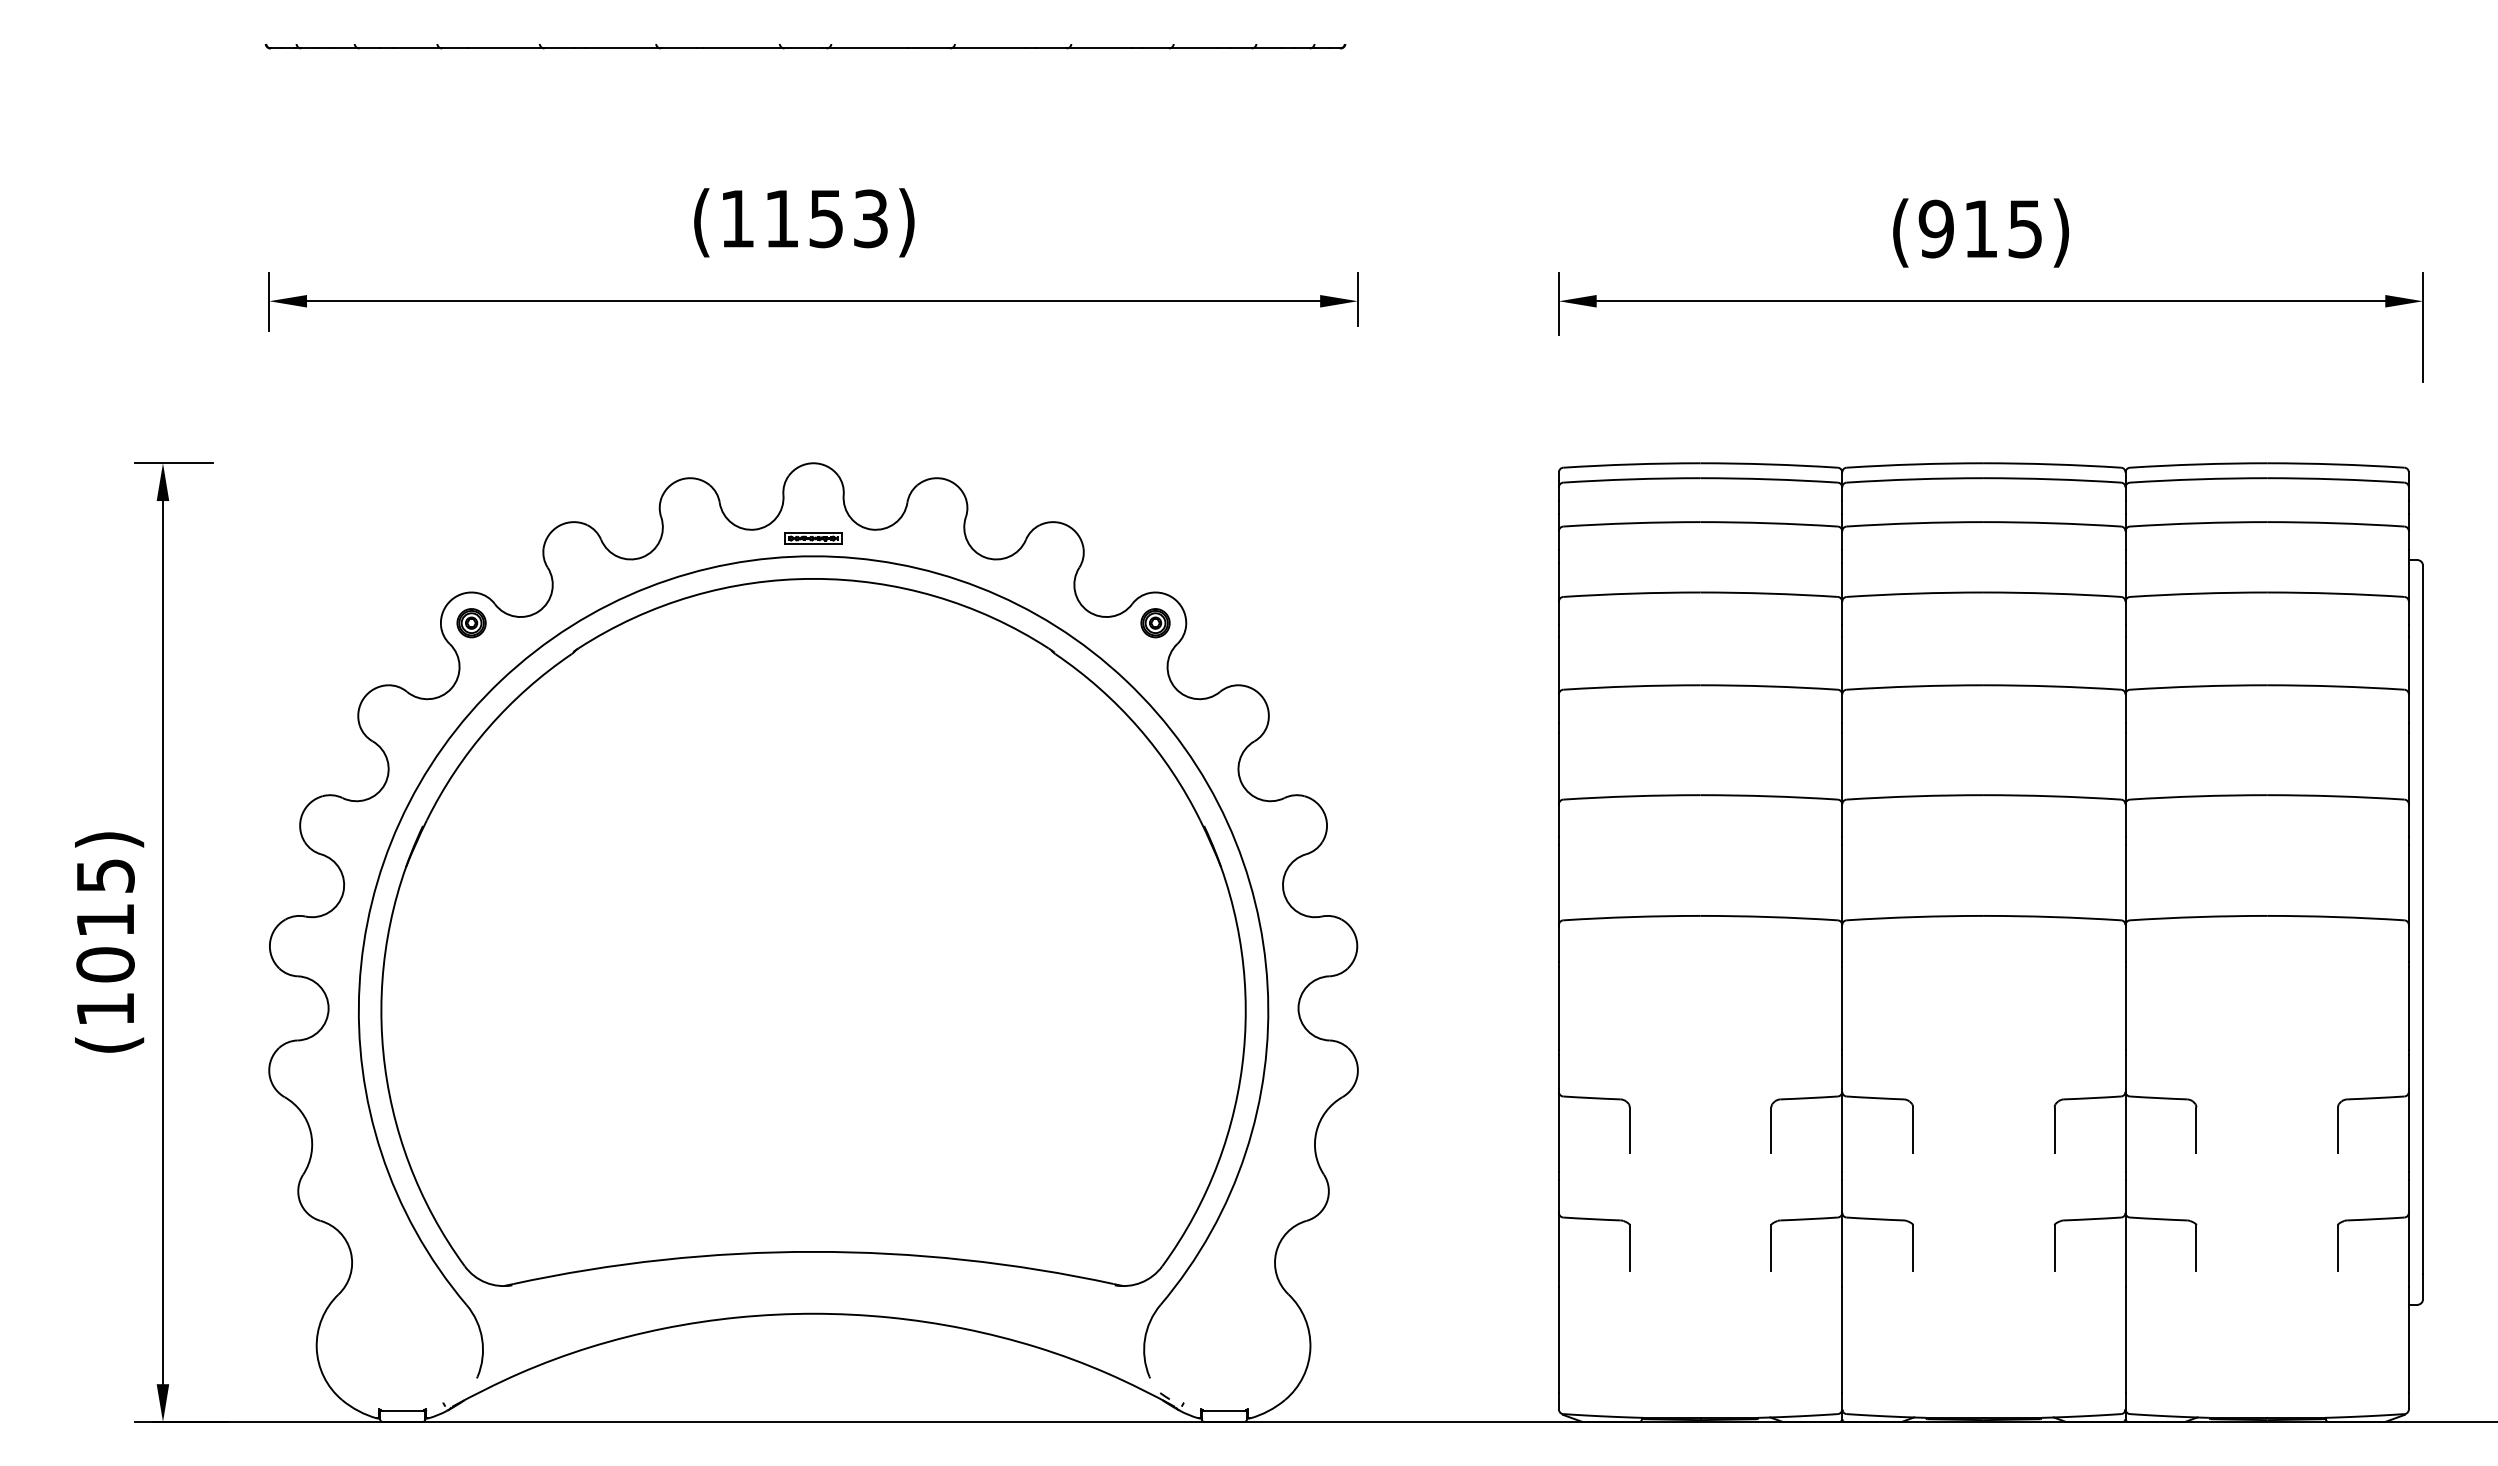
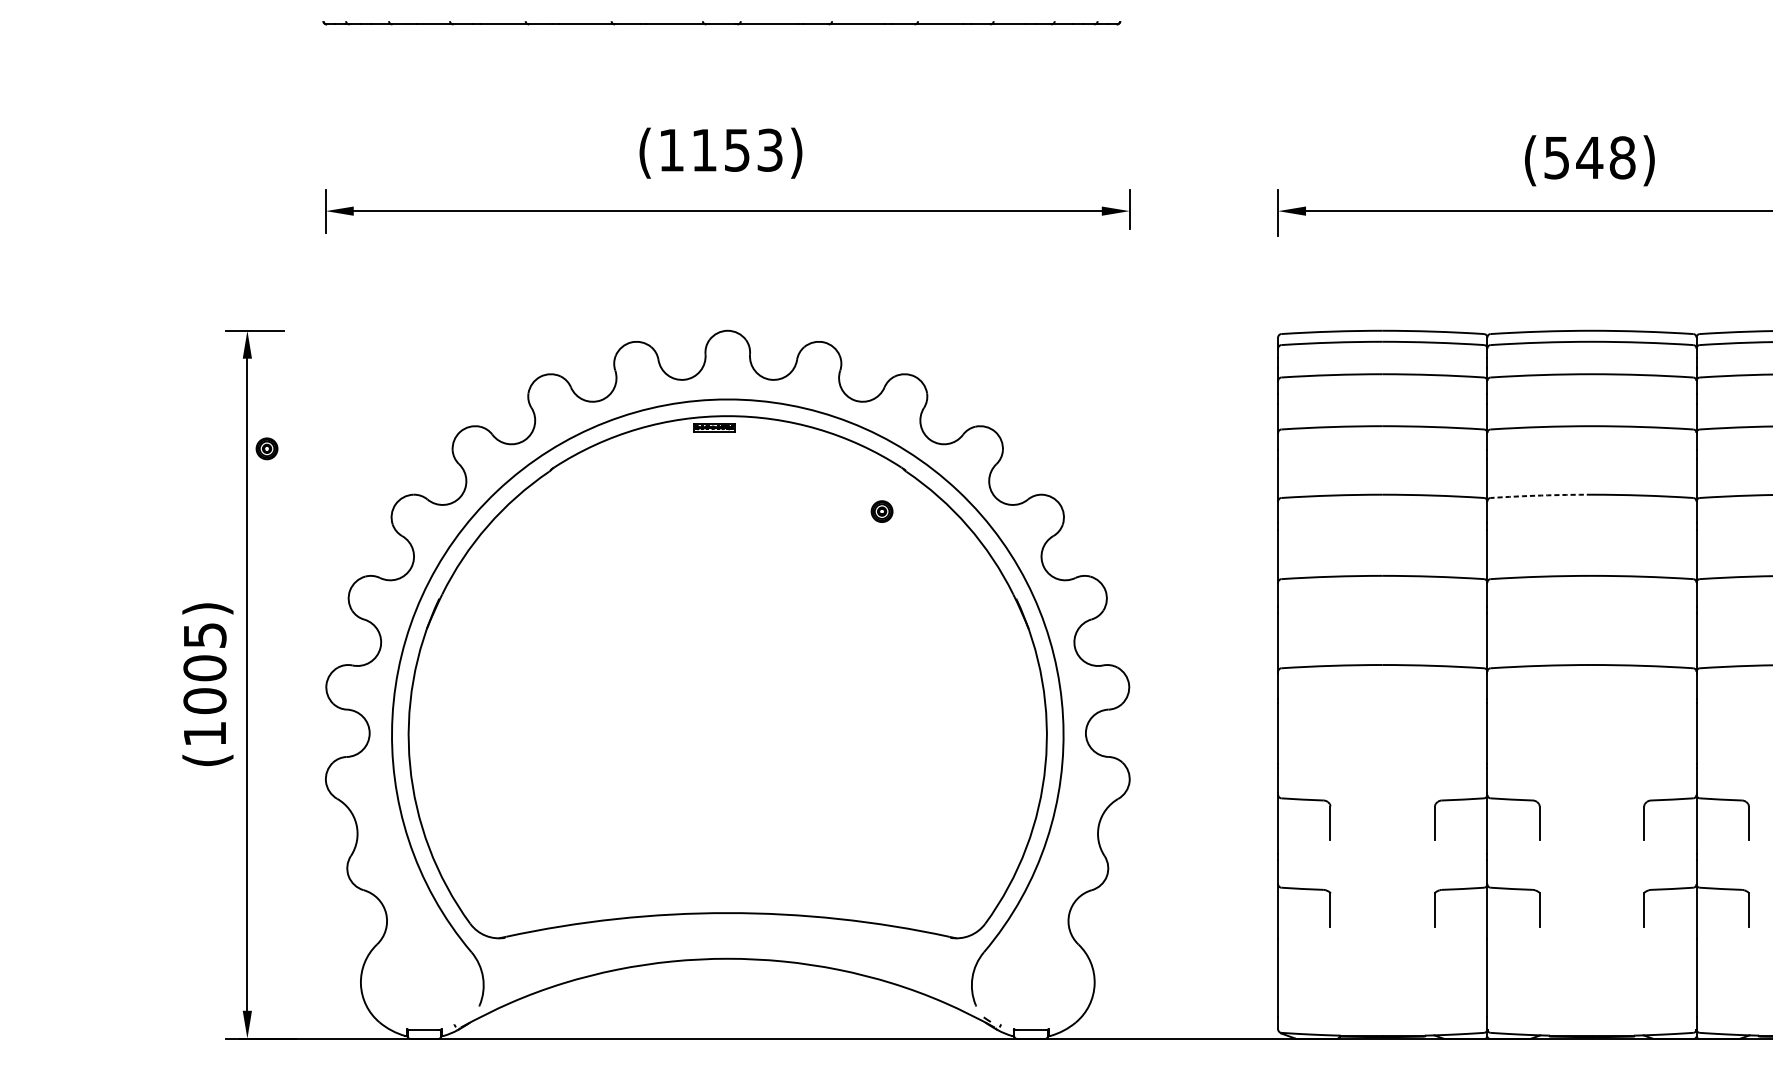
text: (1980, 228) -> (1589, 157), (915) -> (548)
part: (813, 538) -> (714, 427), moved
part: (471, 623) -> (266, 449), moved
part: (1155, 623) -> (882, 511), moved
arc: (1915, 686) -> (1541, 495), solid -> dashed
text: (105, 919) -> (204, 667), (1015) -> (1005)

